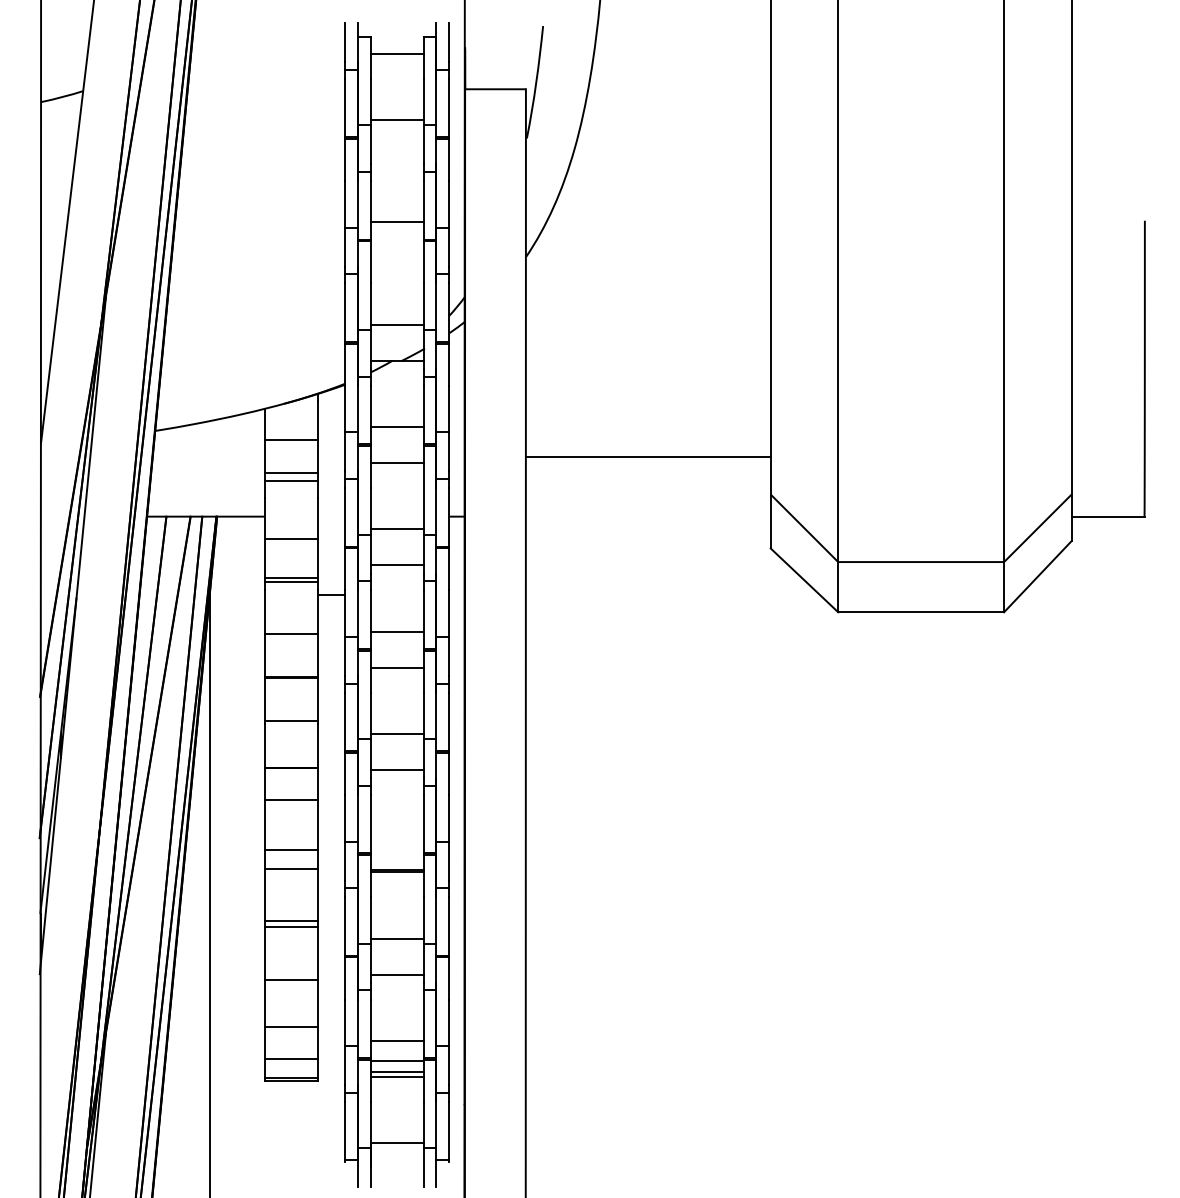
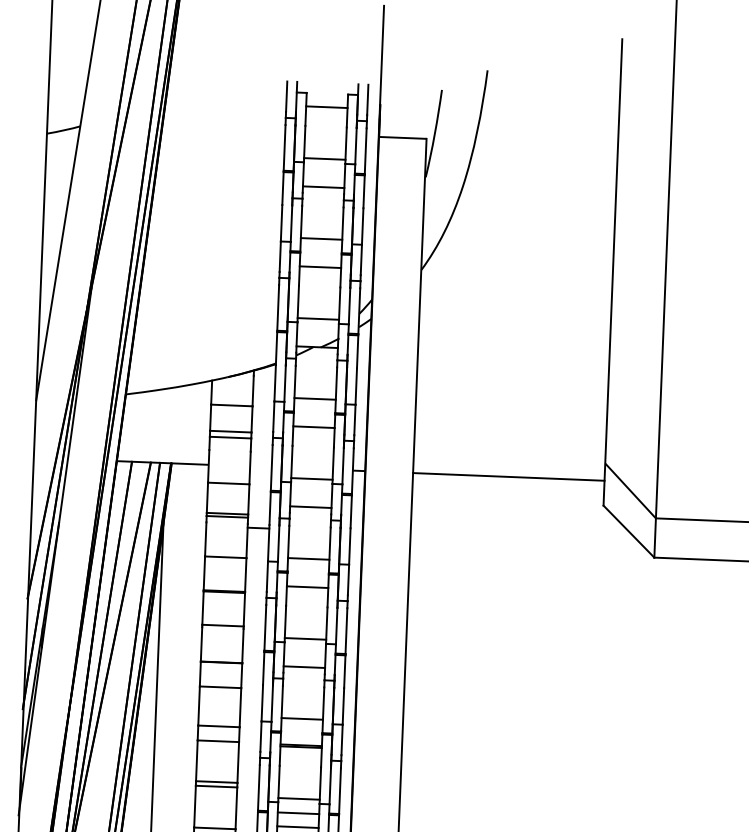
line: (396, 156) -> (323, 187), added
line: (396, 258) -> (320, 267), added
line: (647, 456) -> (508, 476), moved
line: (396, 836) -> (301, 719), added
line: (396, 956) -> (298, 812), added

